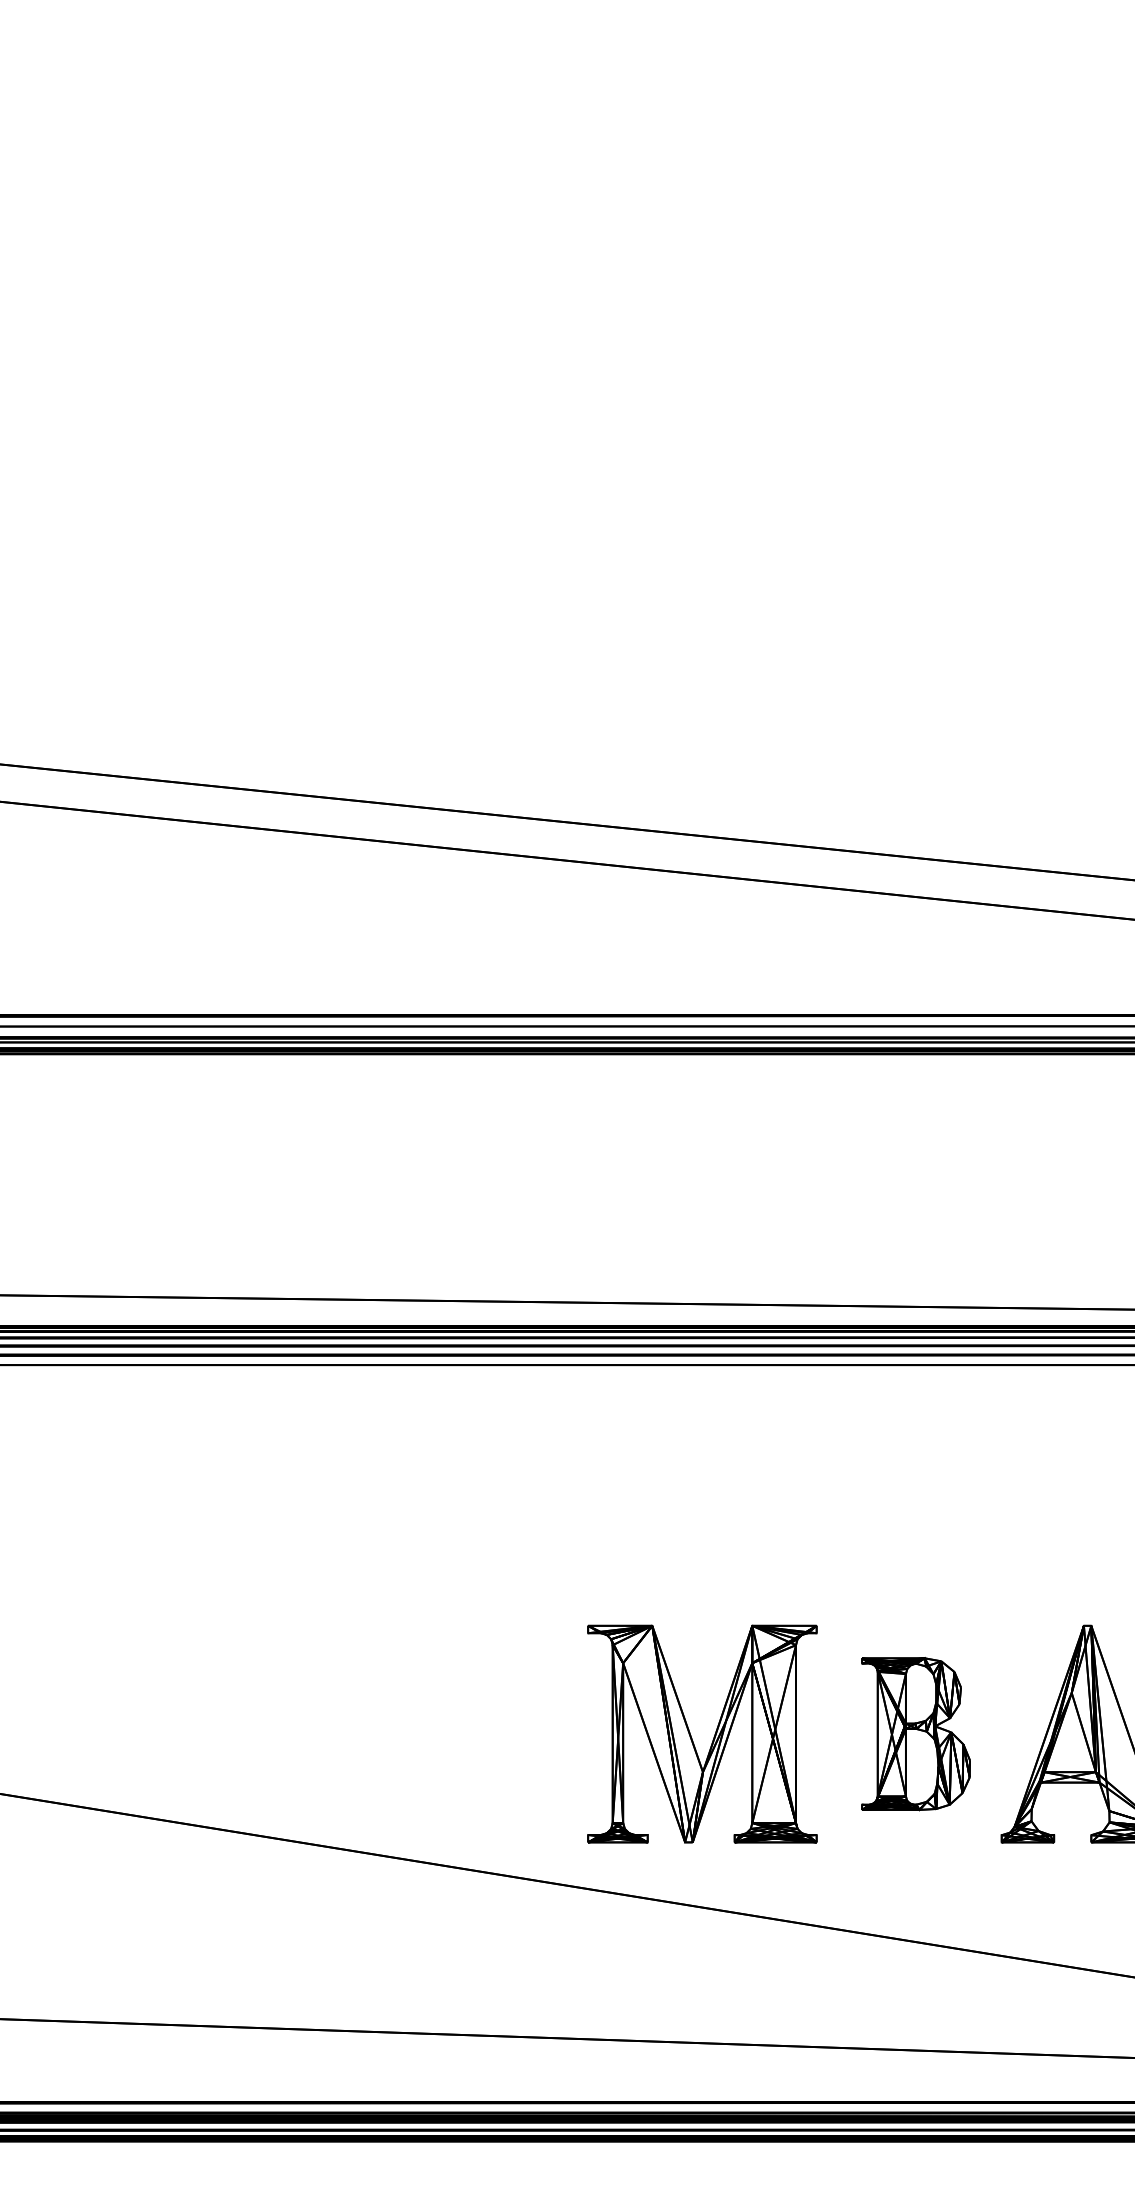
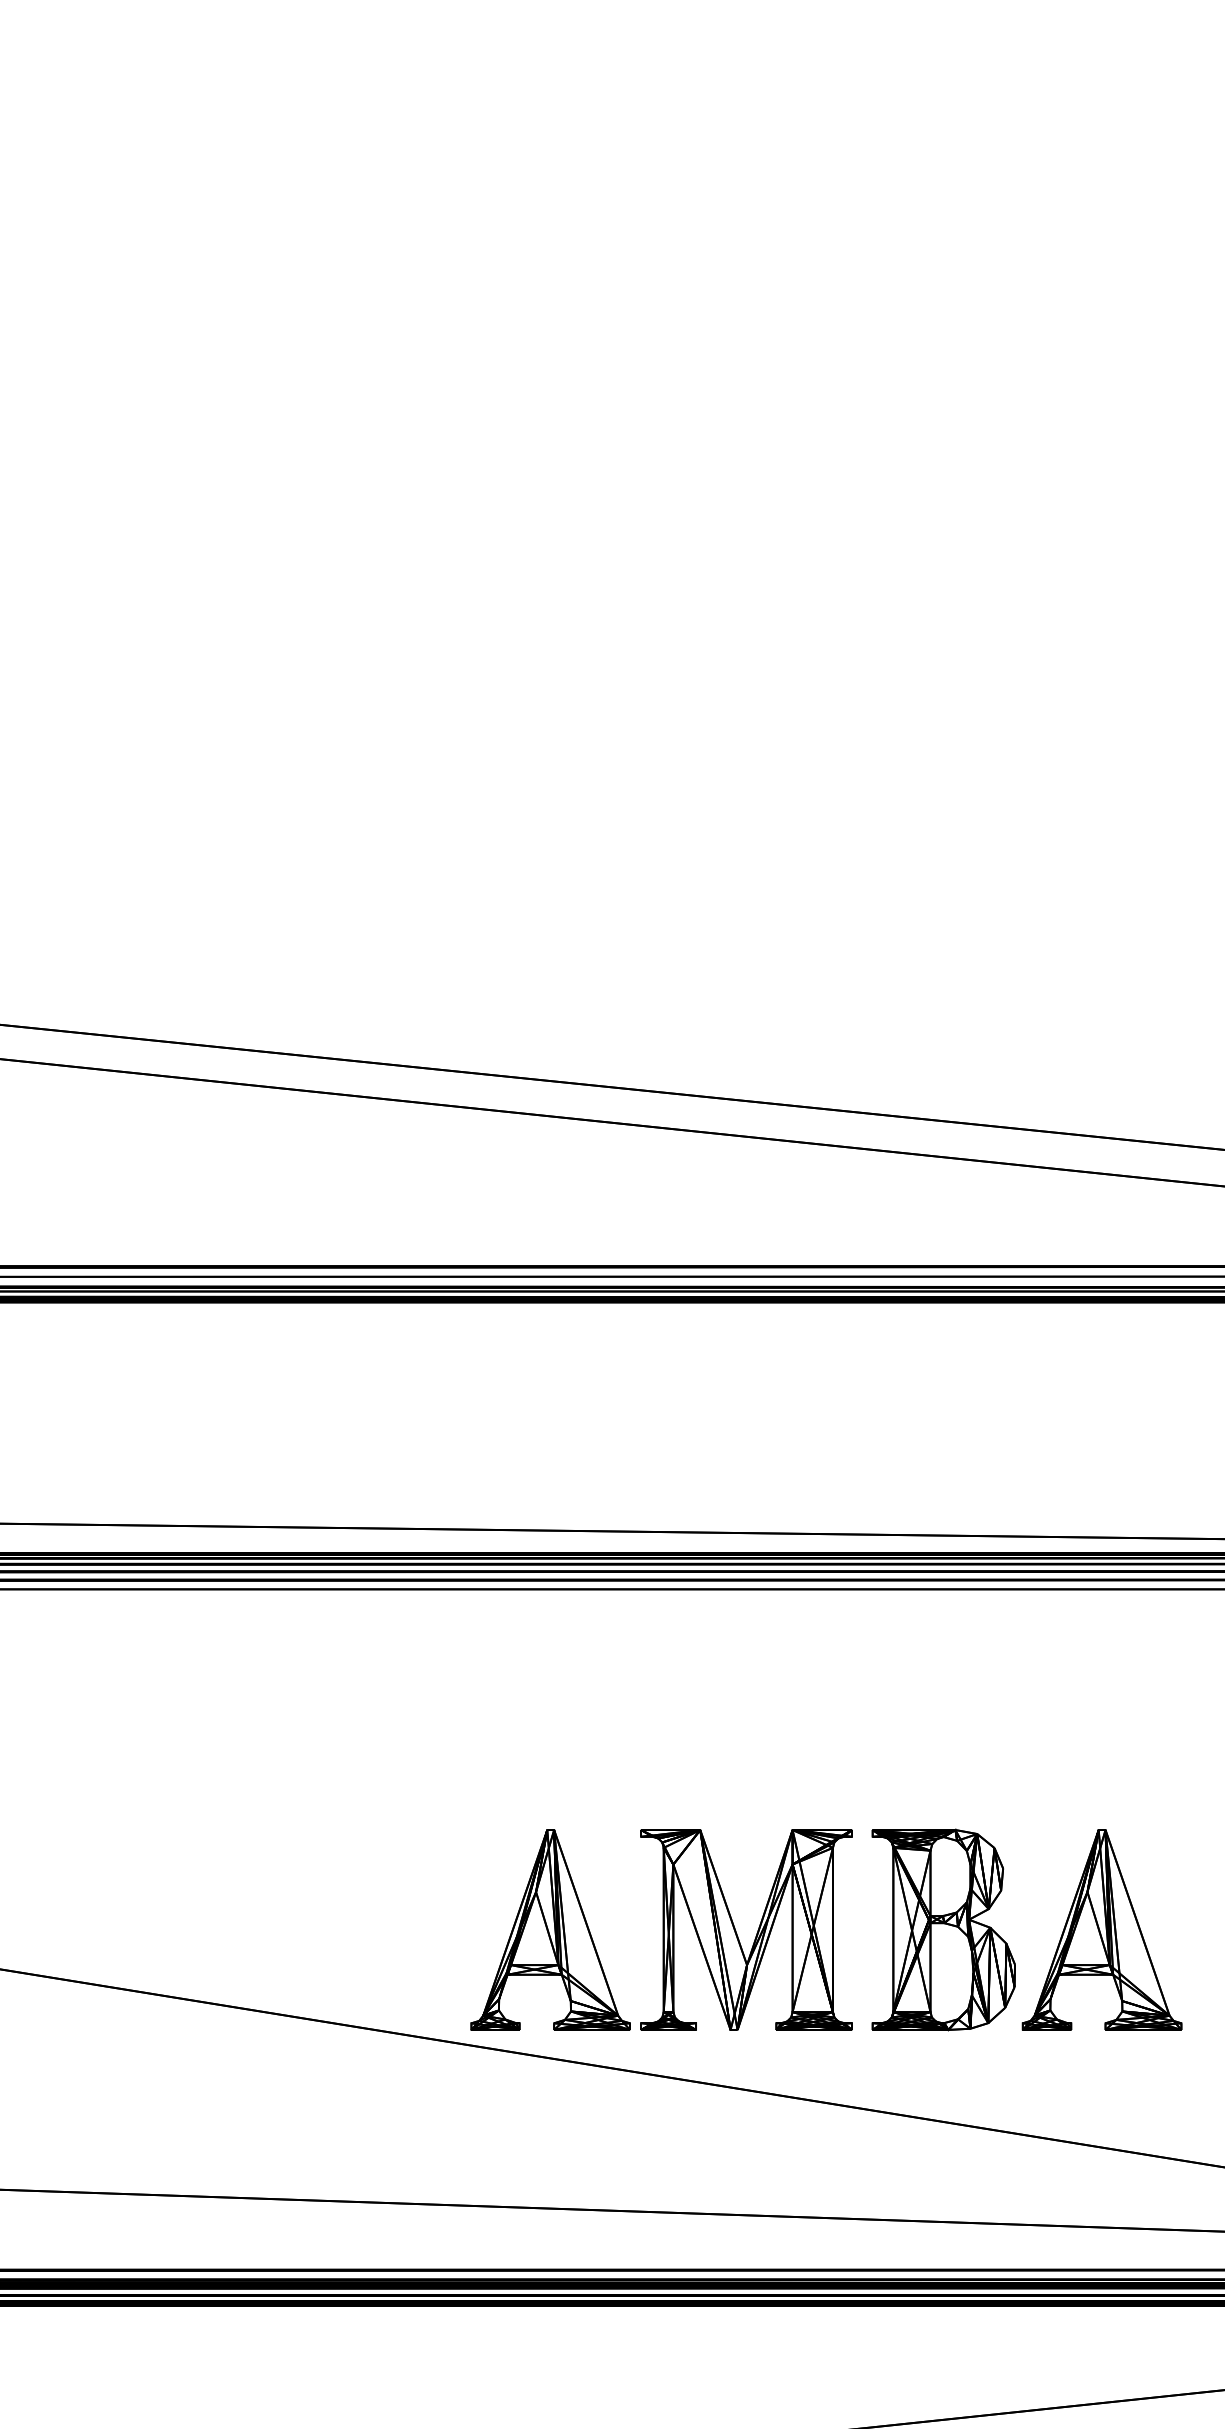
part: (490, 1733) -> (550, 1929), added
part: (915, 1733) -> (943, 1929), size x1.43

